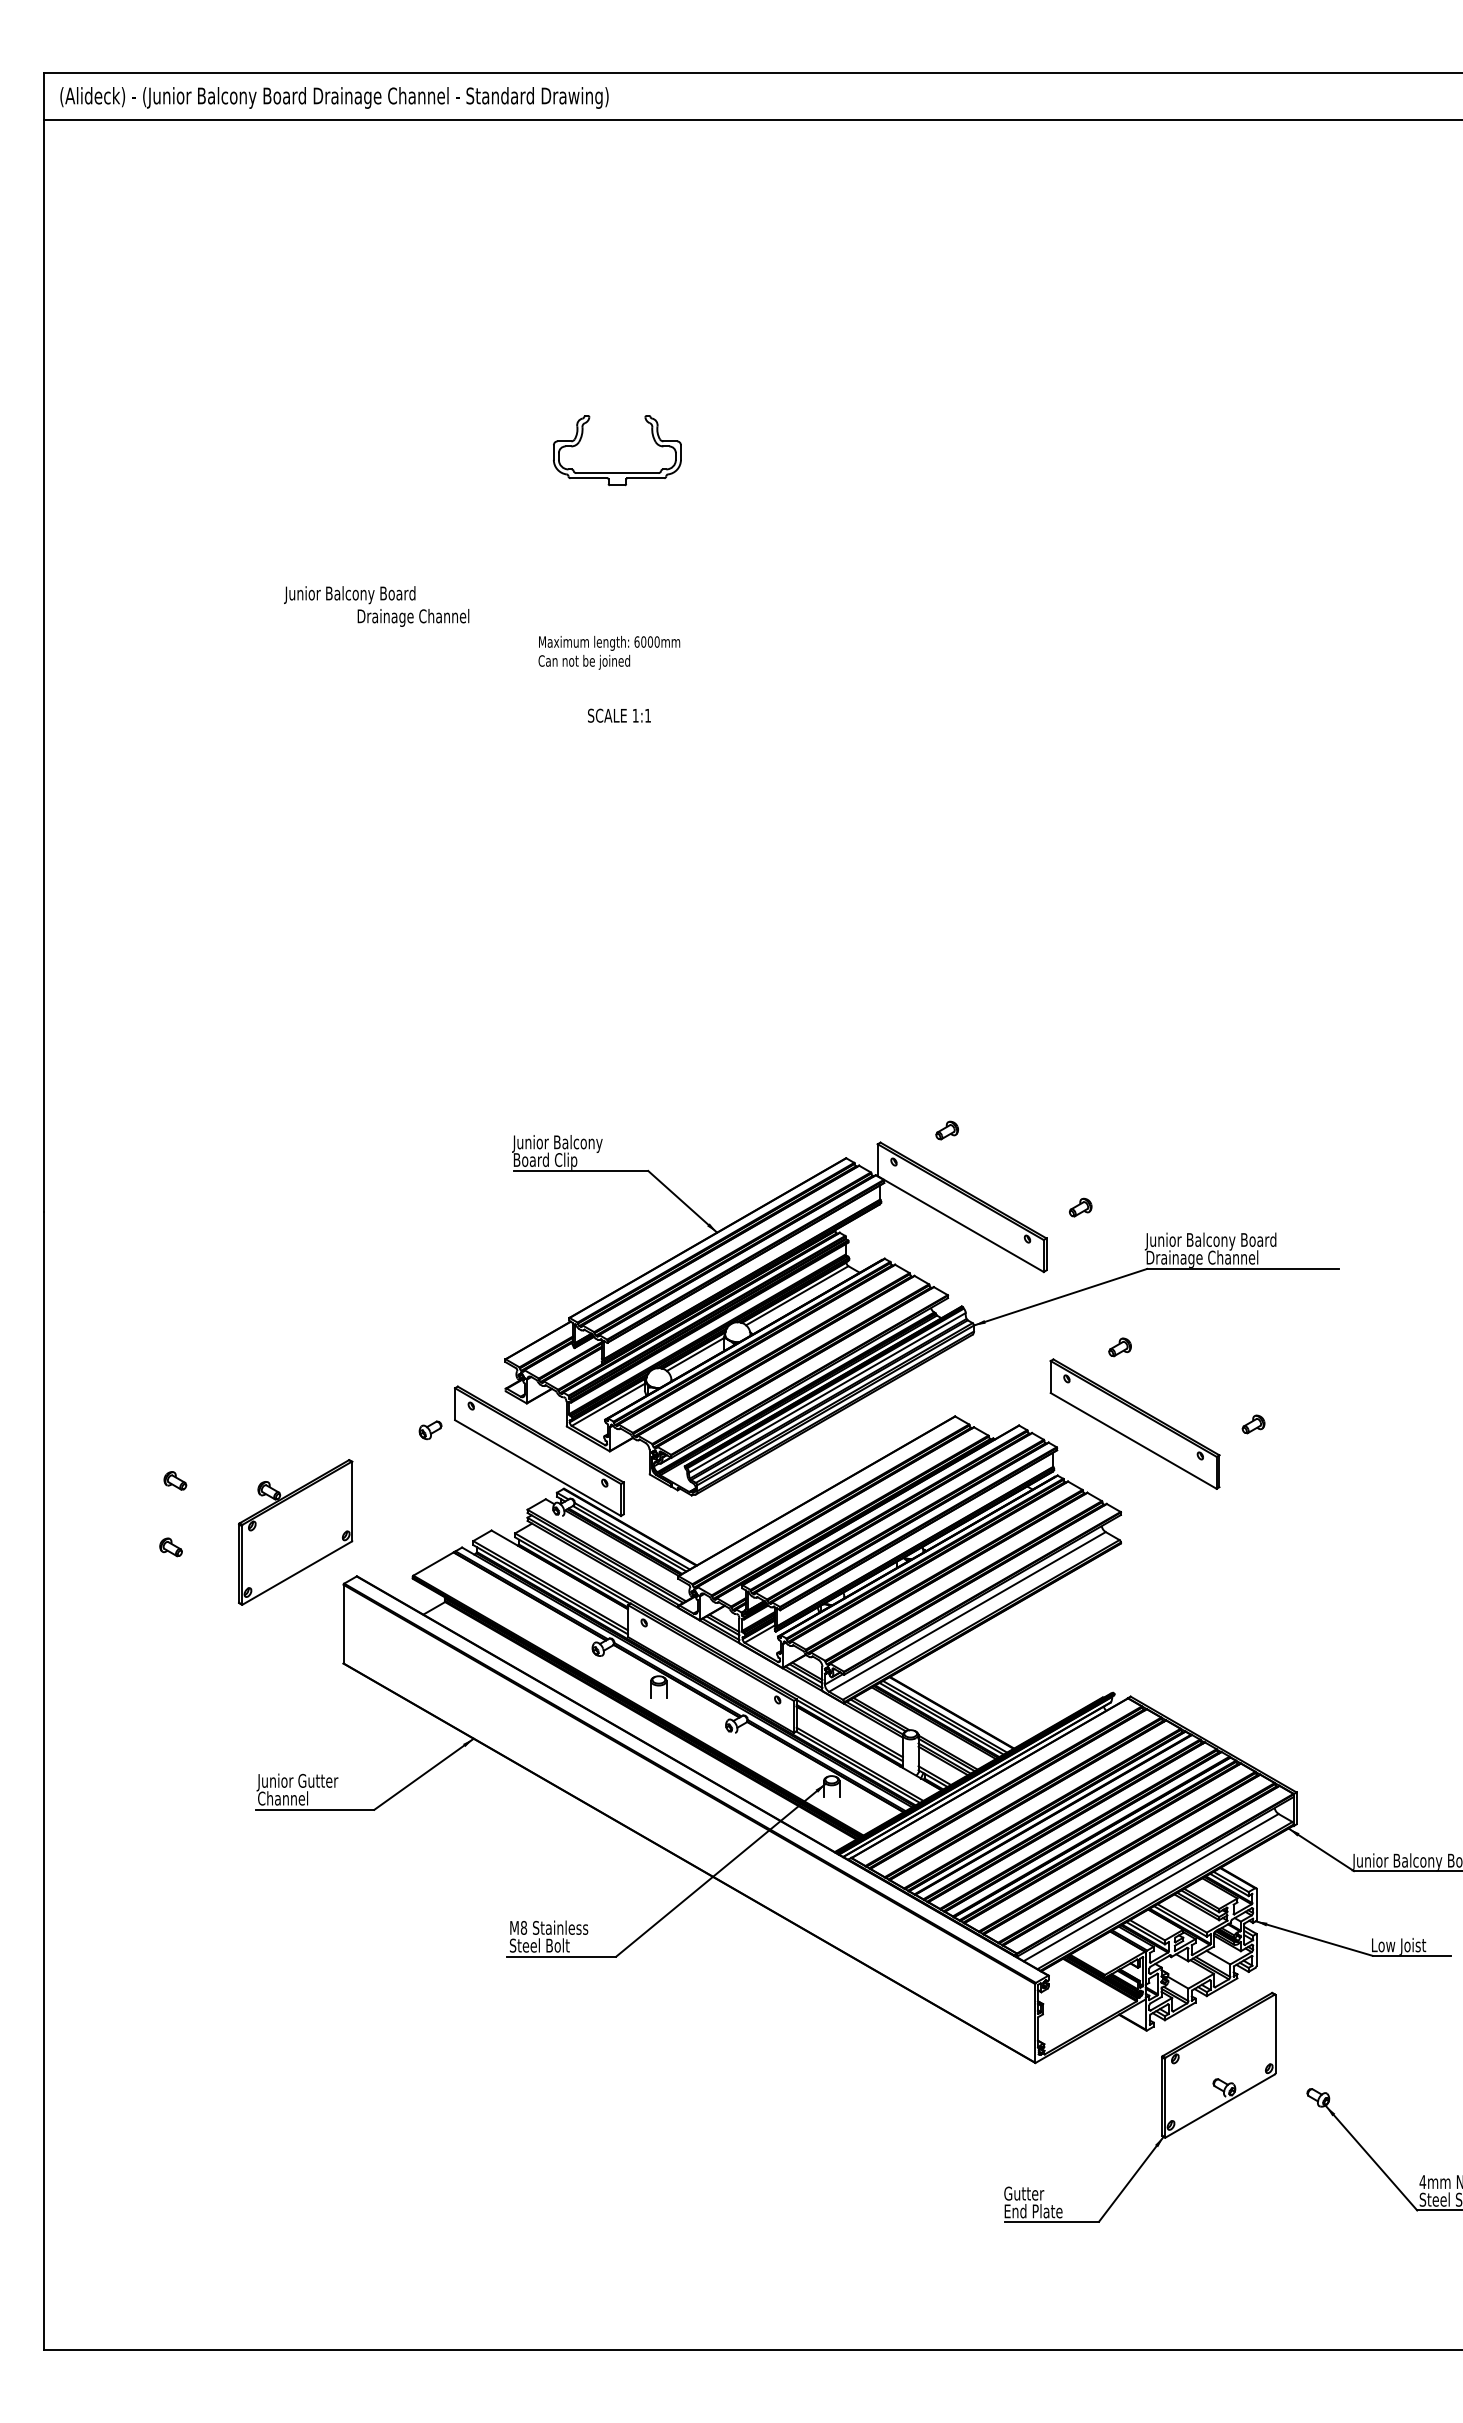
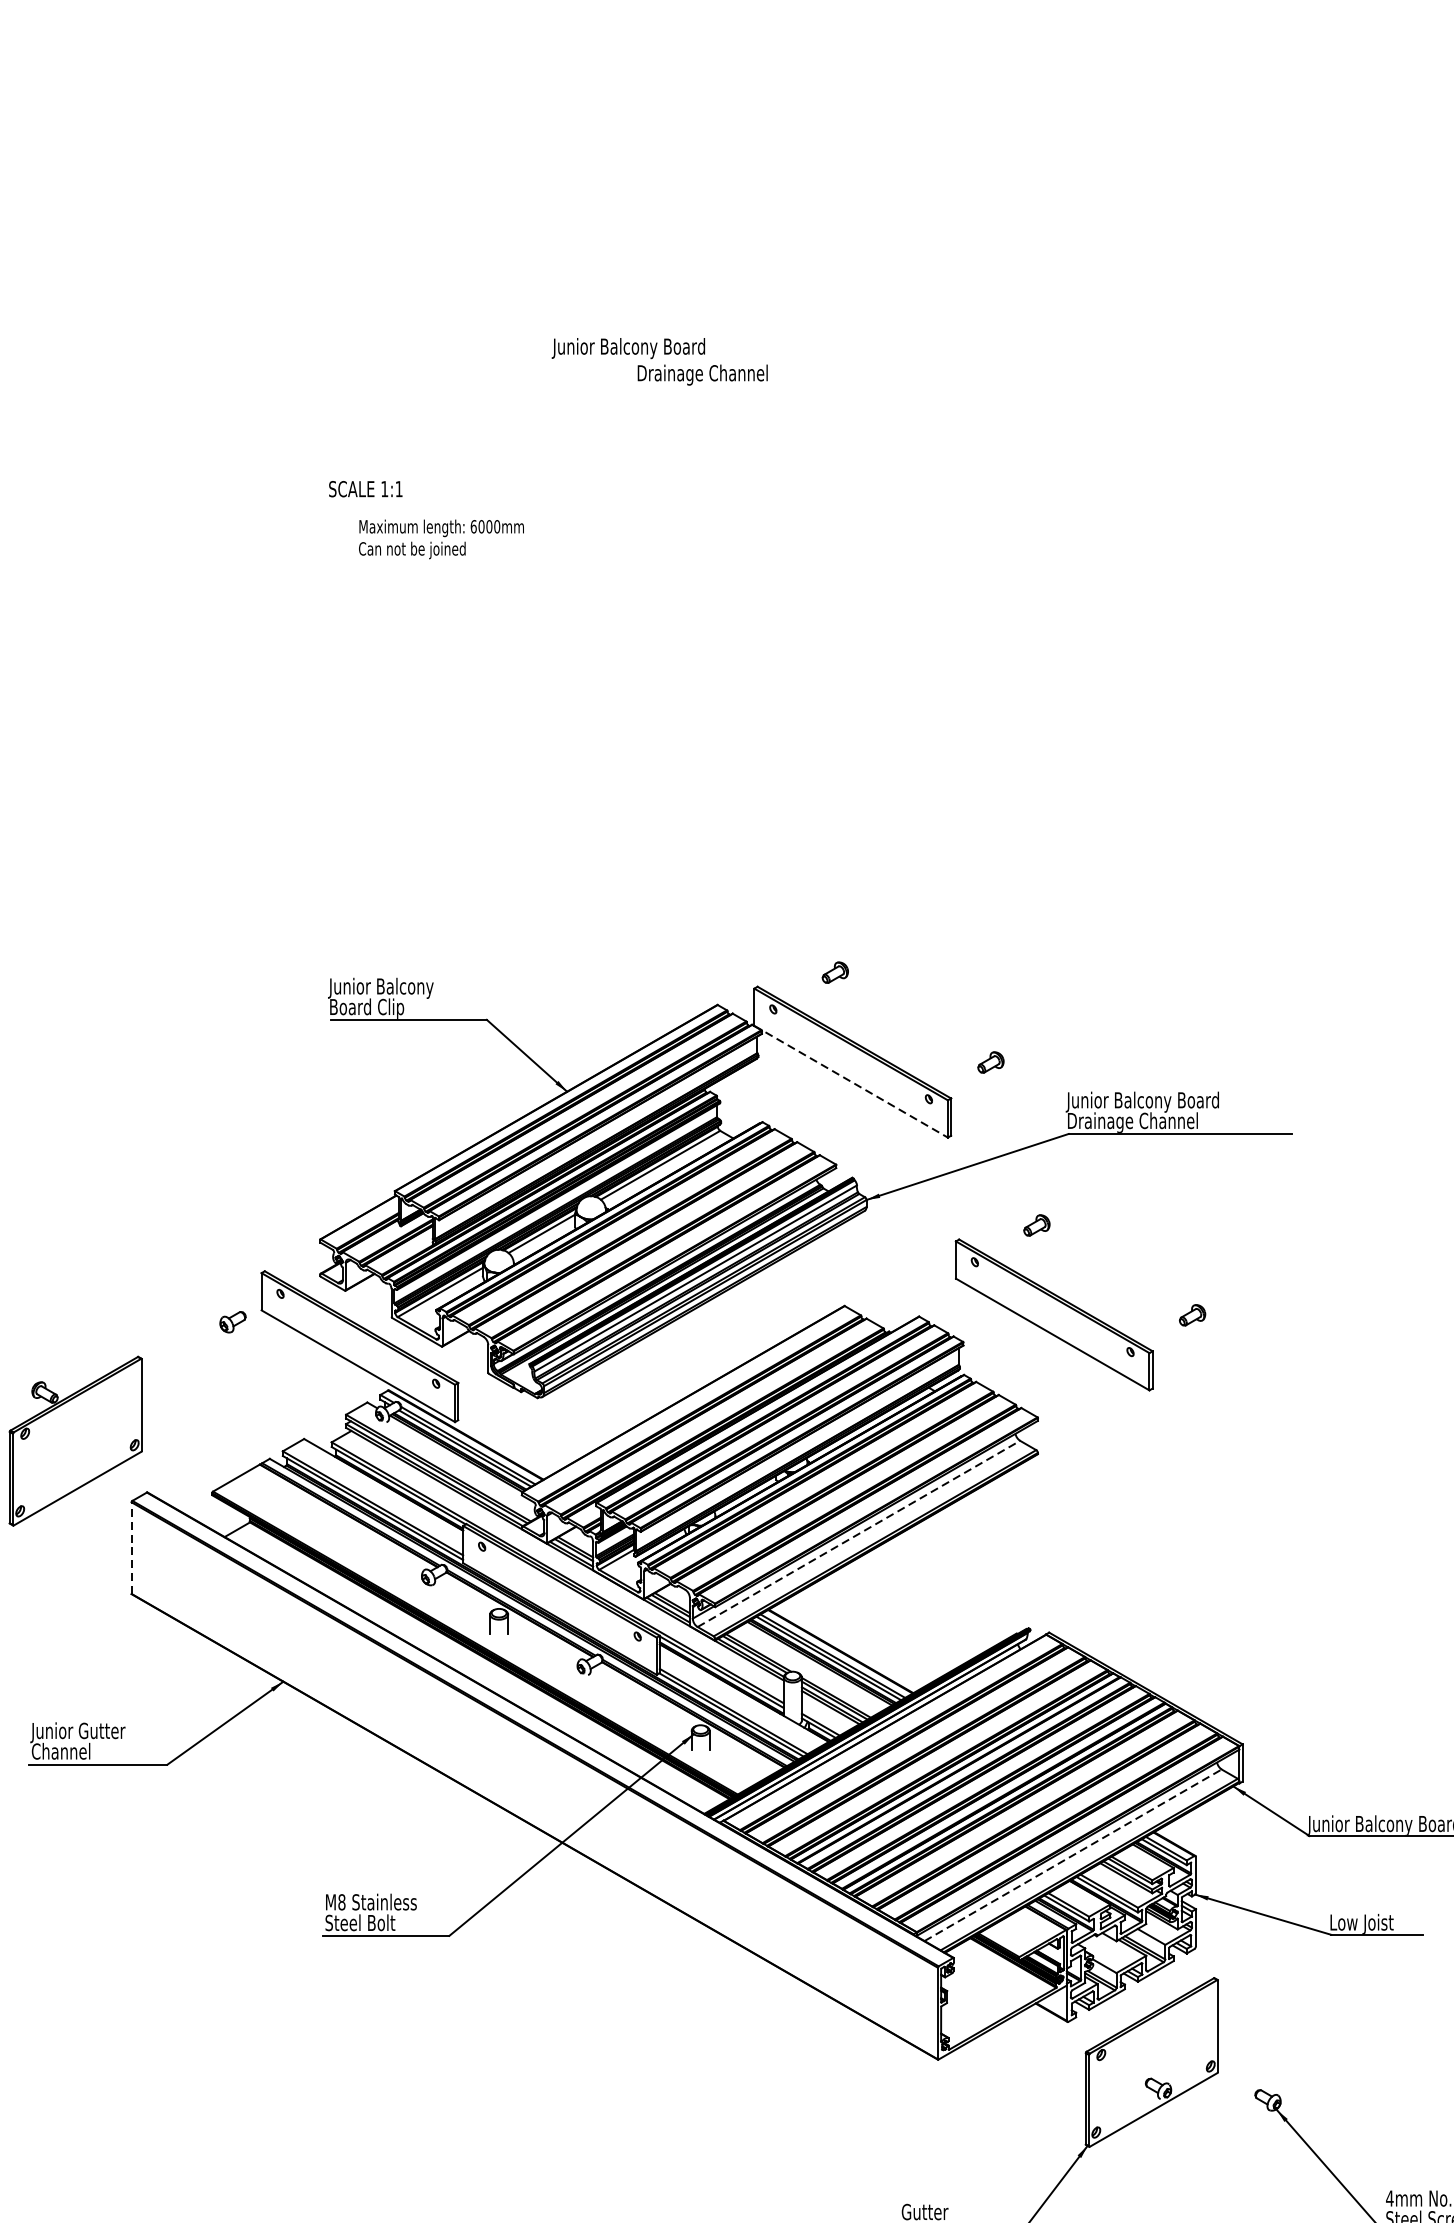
part: (617, 472) -> (450, 205), removed
text: (376, 606) -> (659, 361), moved
text: (609, 652) -> (441, 538), moved
text: (619, 715) -> (365, 488), moved
line: (960, 1224) -> (850, 1082), solid -> dashed
line: (967, 1611) -> (859, 1533), solid -> dashed
line: (343, 1623) -> (131, 1547), solid -> dashed
line: (1151, 1887) -> (1073, 1855), solid -> dashed

